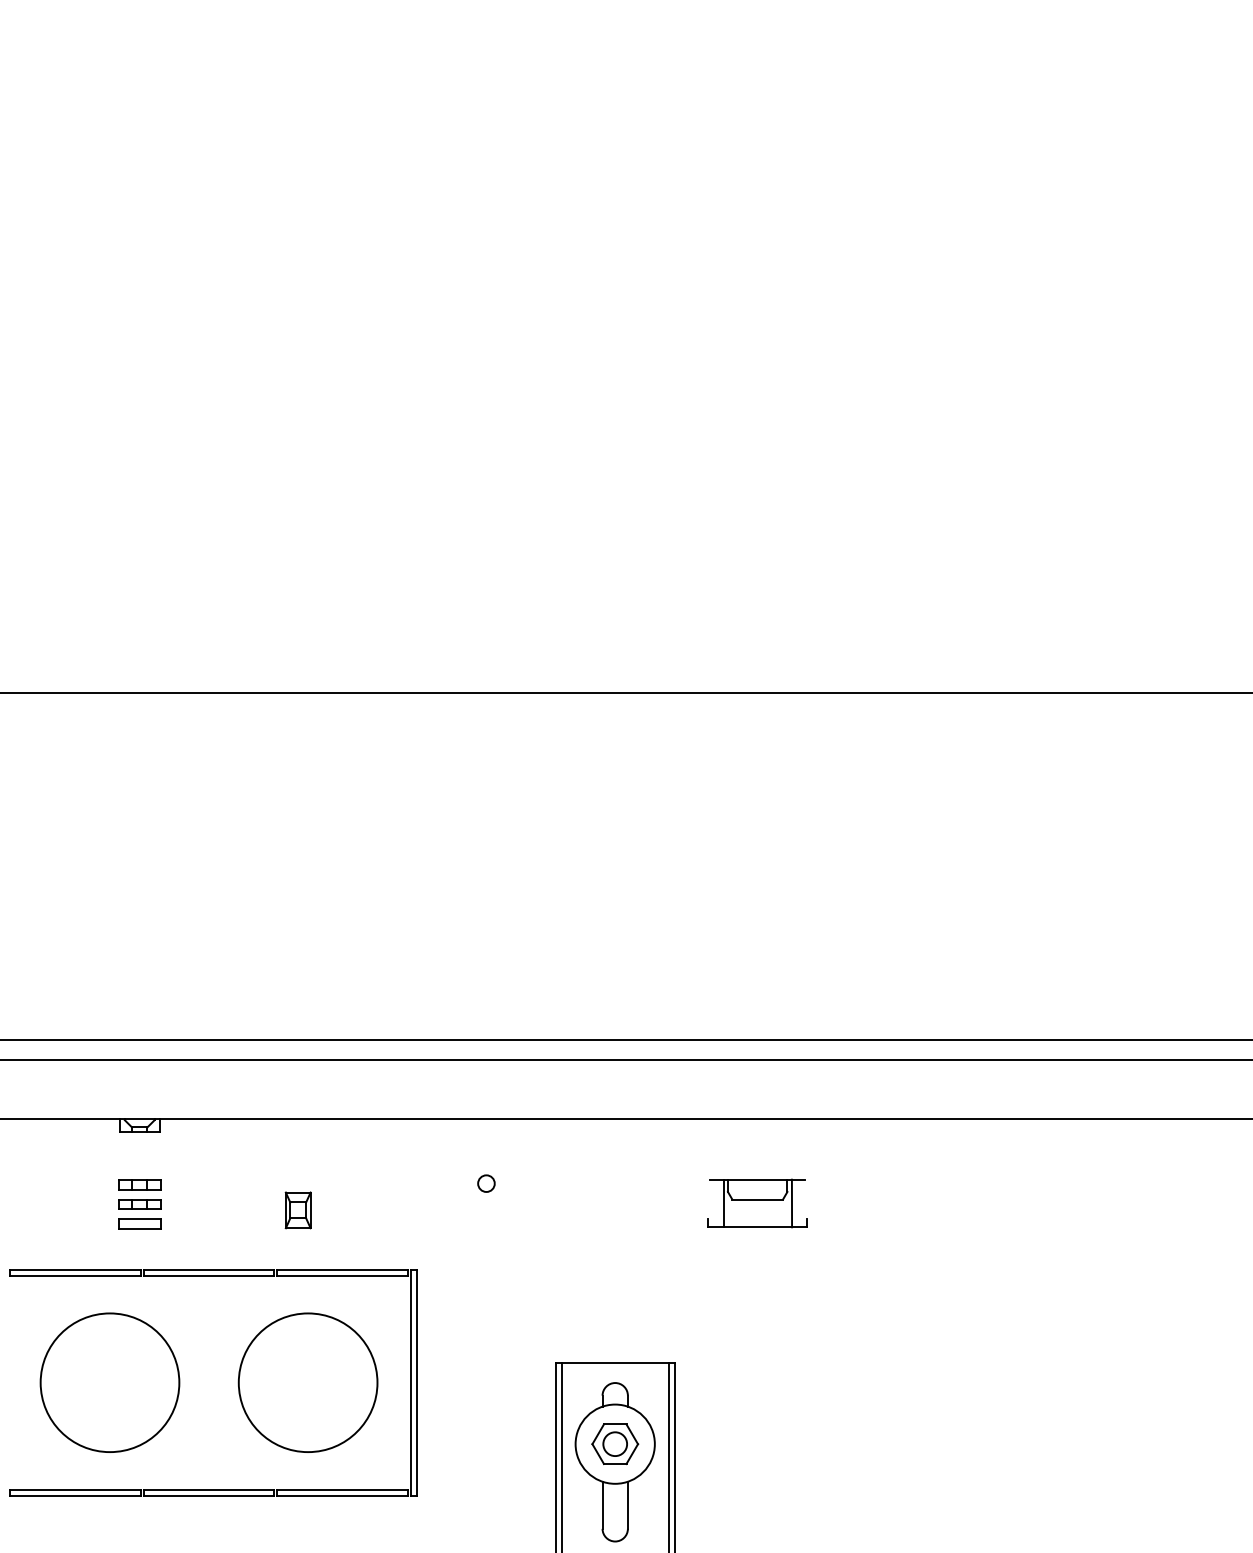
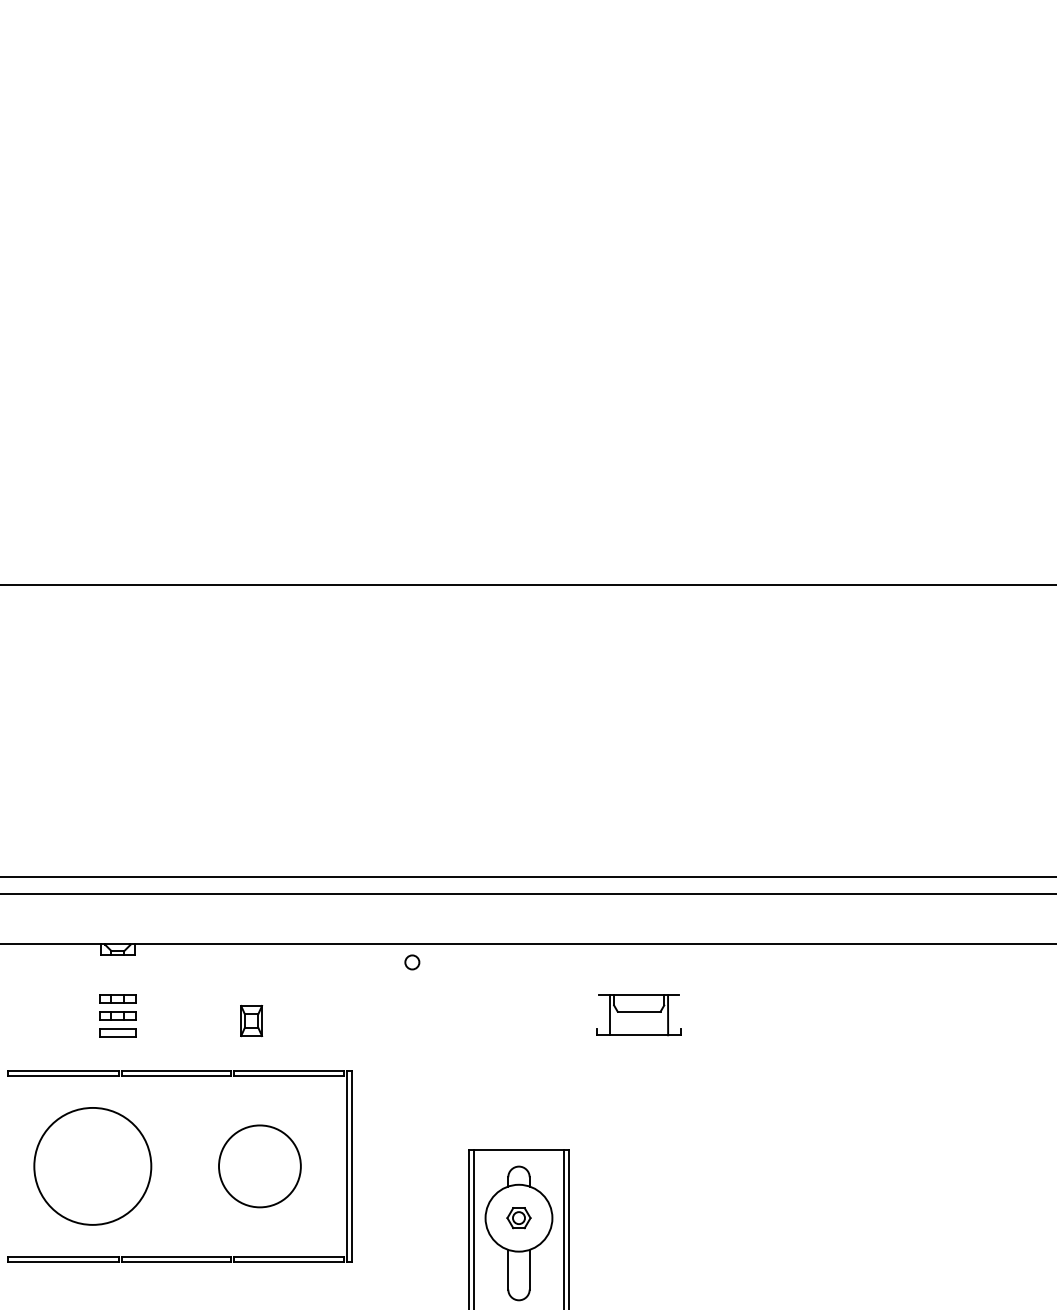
circle: (486, 1183) -> (412, 962), moved
circle: (307, 1381) -> (259, 1165), size x0.7
part: (614, 1443) -> (518, 1217), size x0.6

